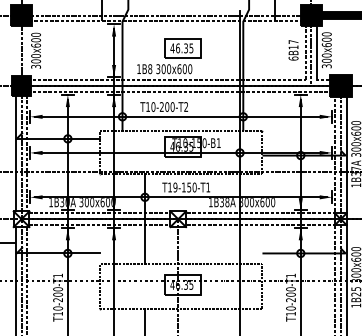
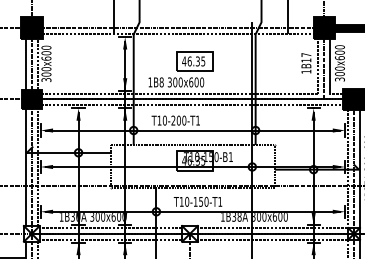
line: (15, 51) -> (25, 64), added
line: (27, 51) -> (37, 64), added
text: (293, 58) -> (306, 71), 6B17 -> 1B17
text: (185, 106) -> (197, 120), T10-200-T2 -> T10-200-T1
text: (175, 187) -> (187, 201), T19-150-T1 -> T10-150-T1

